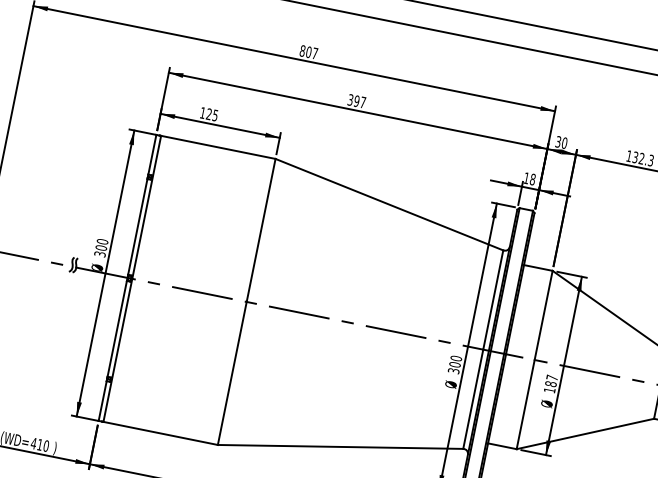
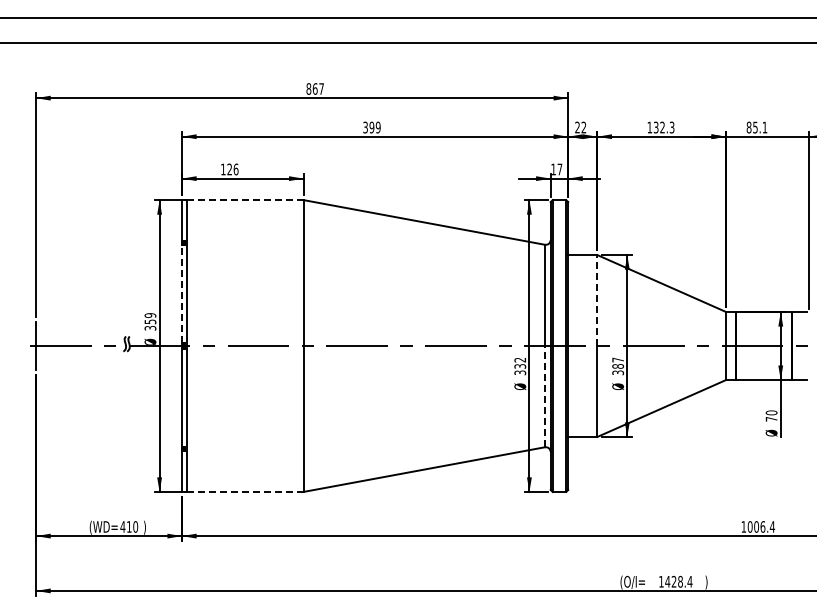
text: (309, 51) -> (315, 88), 807 -> 867
text: (362, 102) -> (377, 127), 397 -> 399
text: (214, 115) -> (235, 169), 125 -> 126
text: (561, 142) -> (580, 127), 30 -> 22
line: (217, 147) -> (244, 200), solid -> dashed
text: (532, 179) -> (559, 169), 18 -> 17
line: (138, 227) -> (182, 294), solid -> dashed
text: (102, 244) -> (150, 318), 300 -> 359
line: (543, 315) -> (597, 300), solid -> dashed
text: (456, 360) -> (520, 362), 300 -> 332
text: (550, 390) -> (618, 372), 187 -> 387
line: (472, 399) -> (544, 396), solid -> dashed
line: (160, 433) -> (245, 491), solid -> dashed

